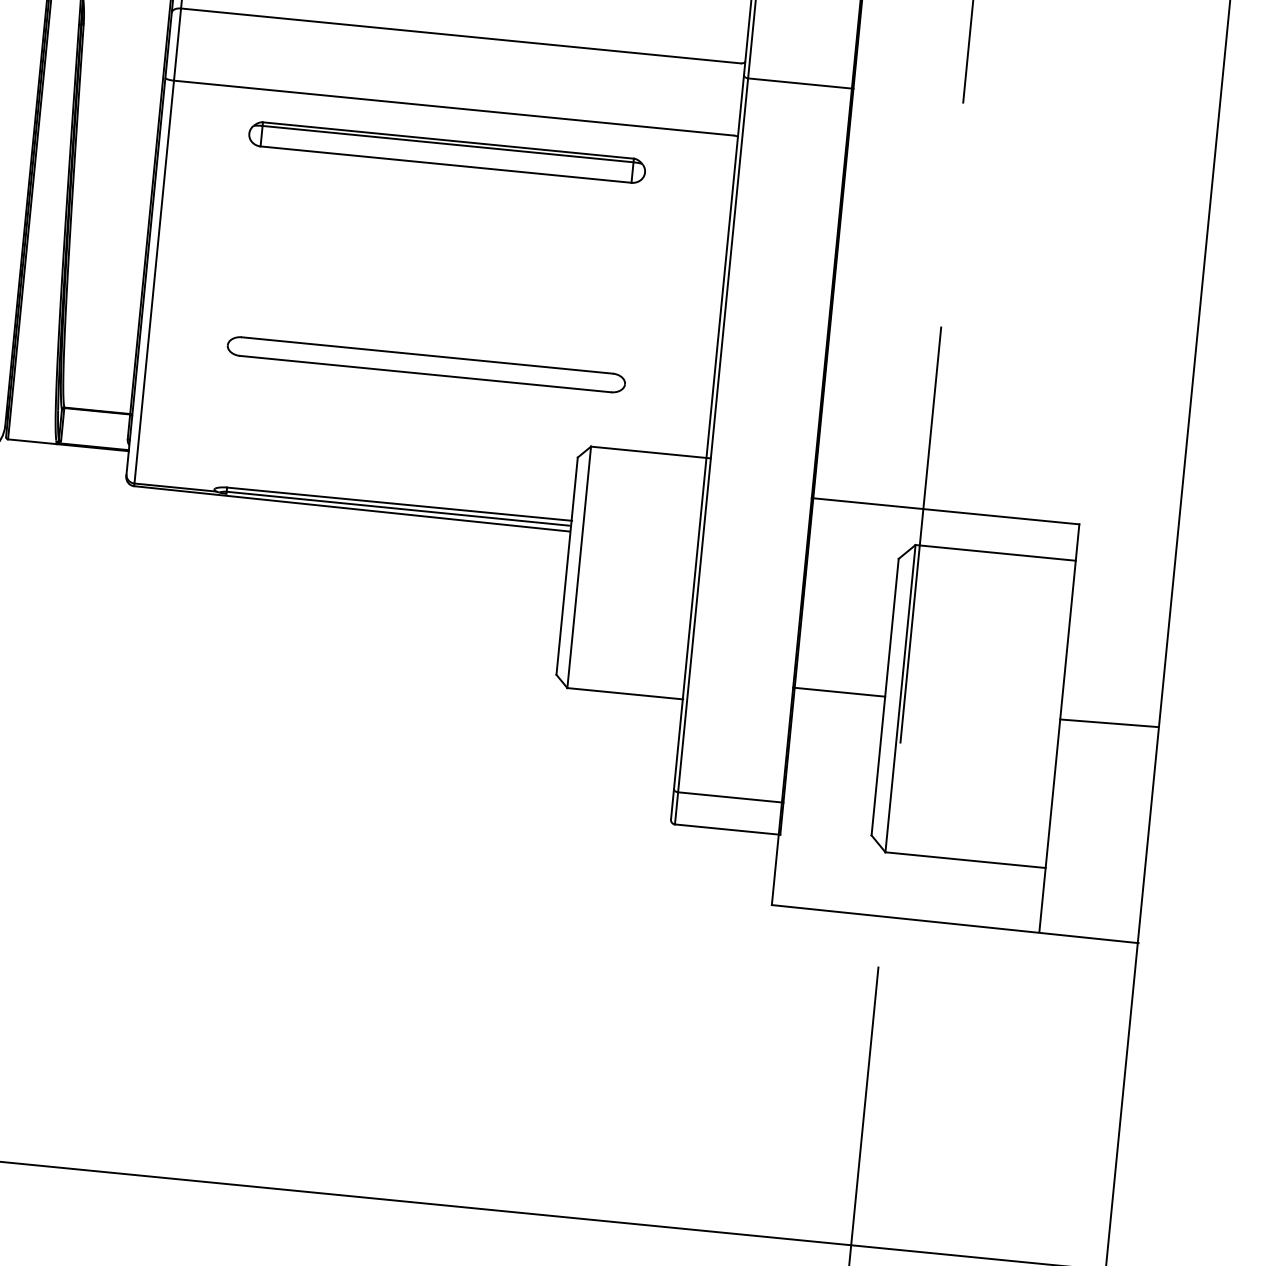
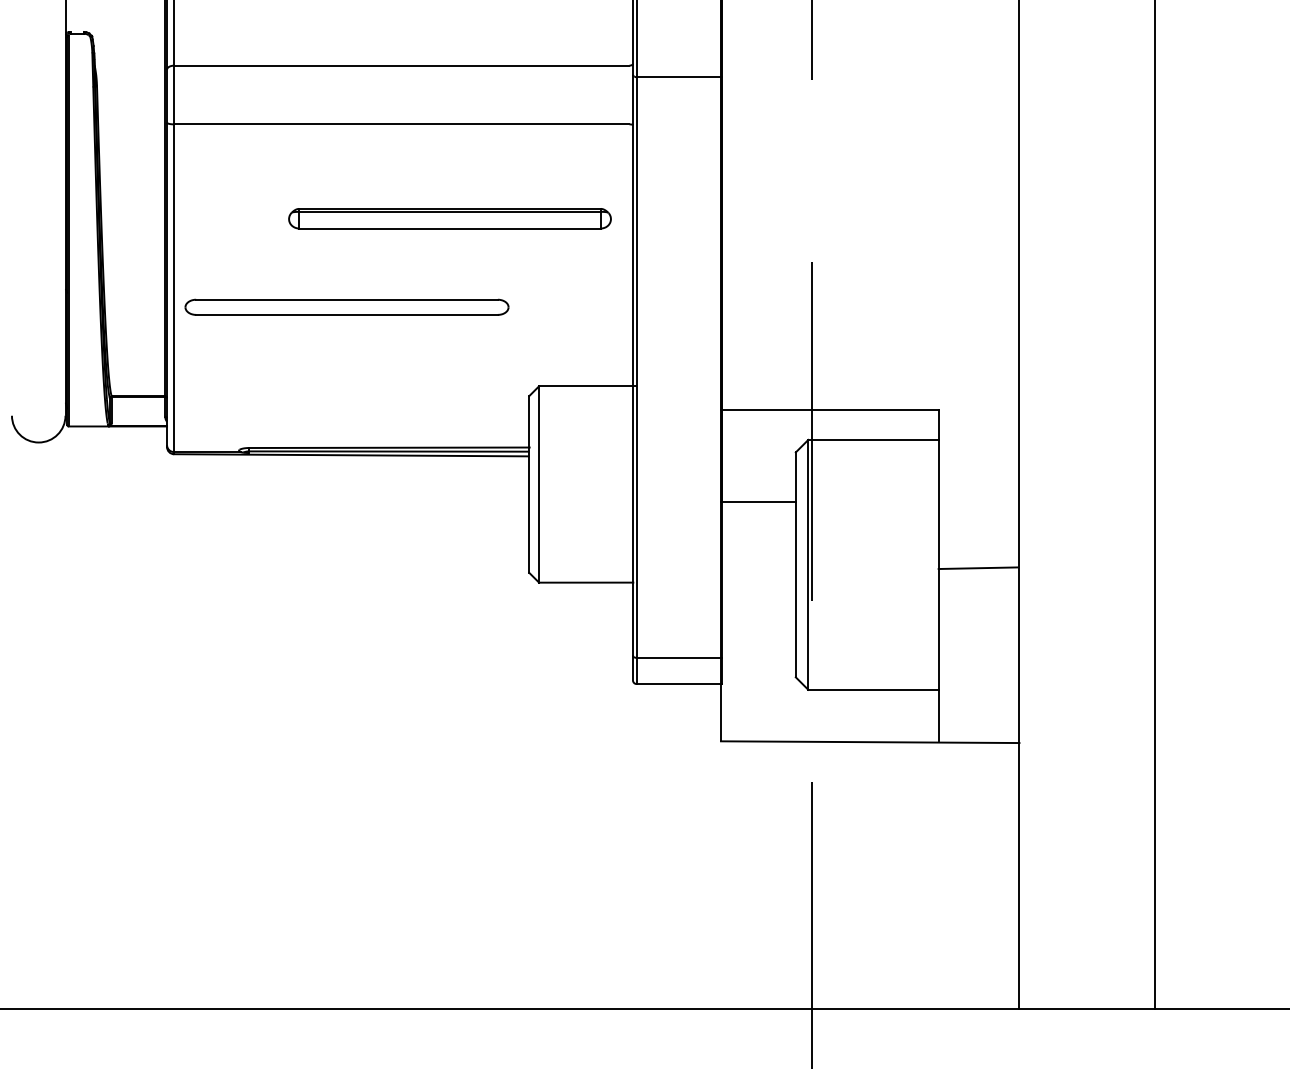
part: (446, 152) -> (449, 218), moved
part: (425, 363) -> (346, 306), moved
line: (839, 692) -> (758, 502), moved

